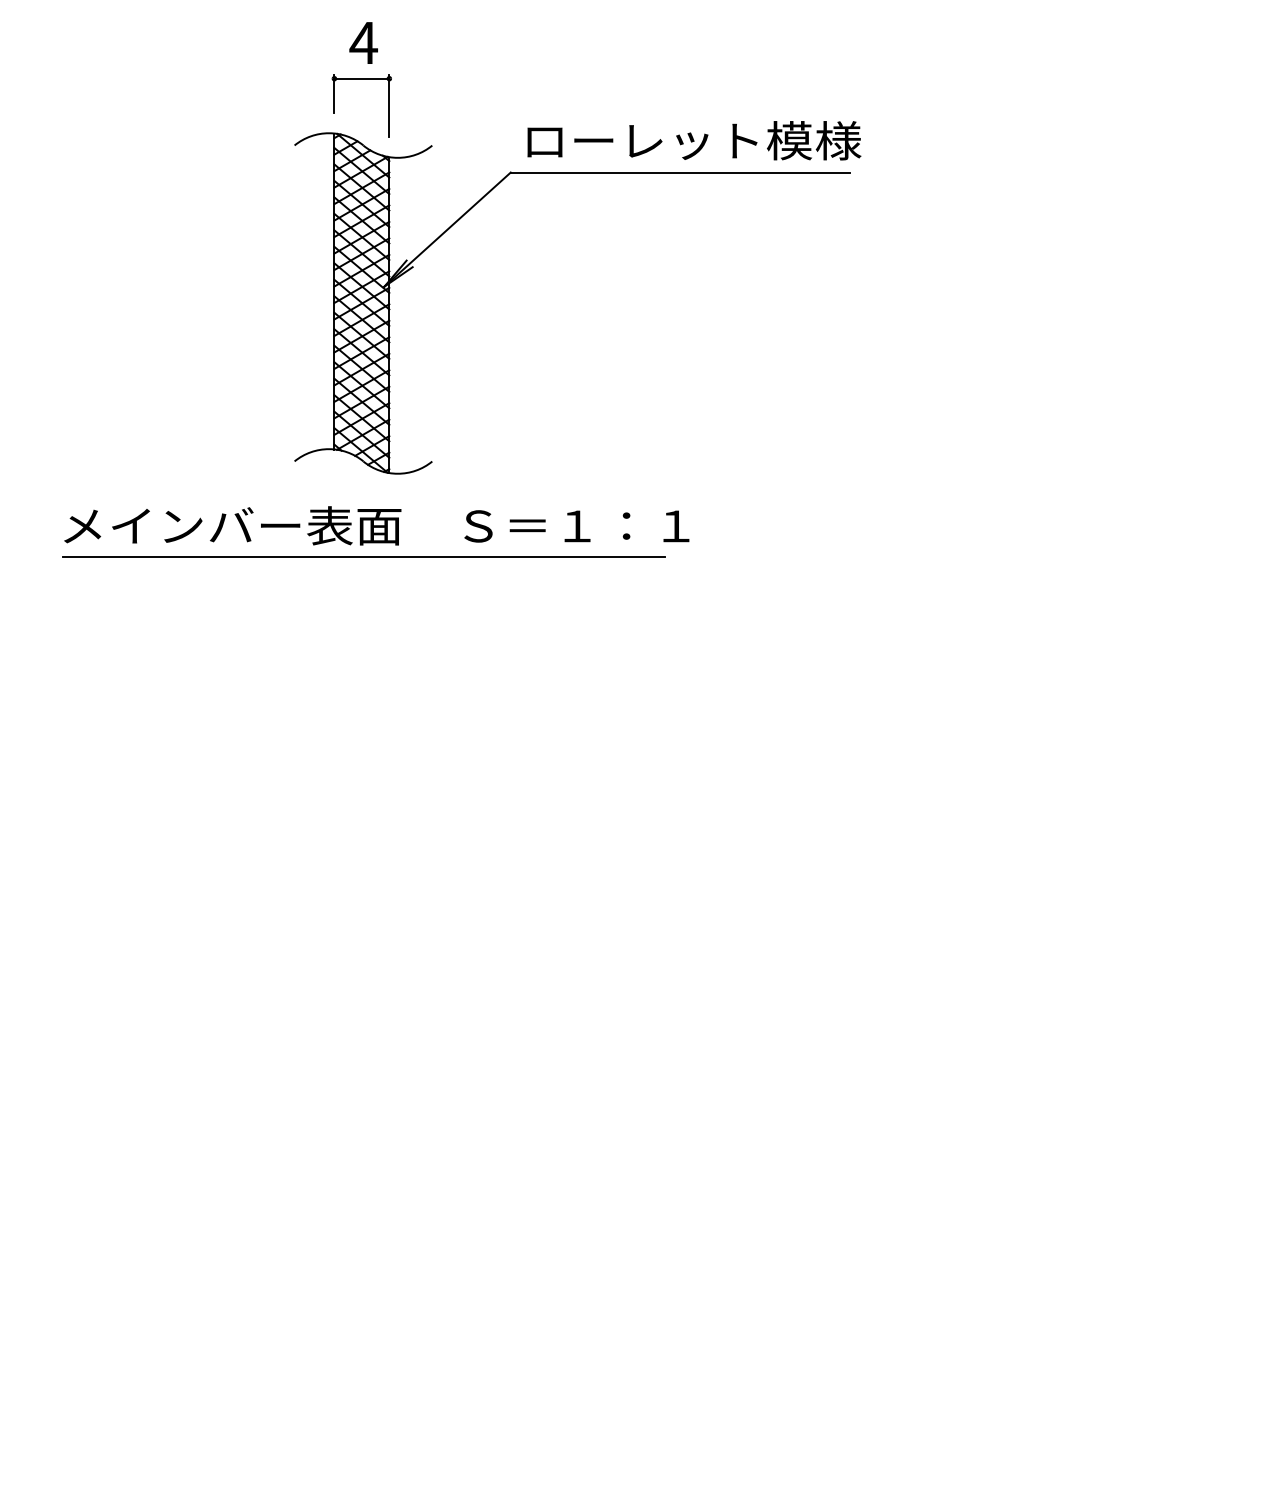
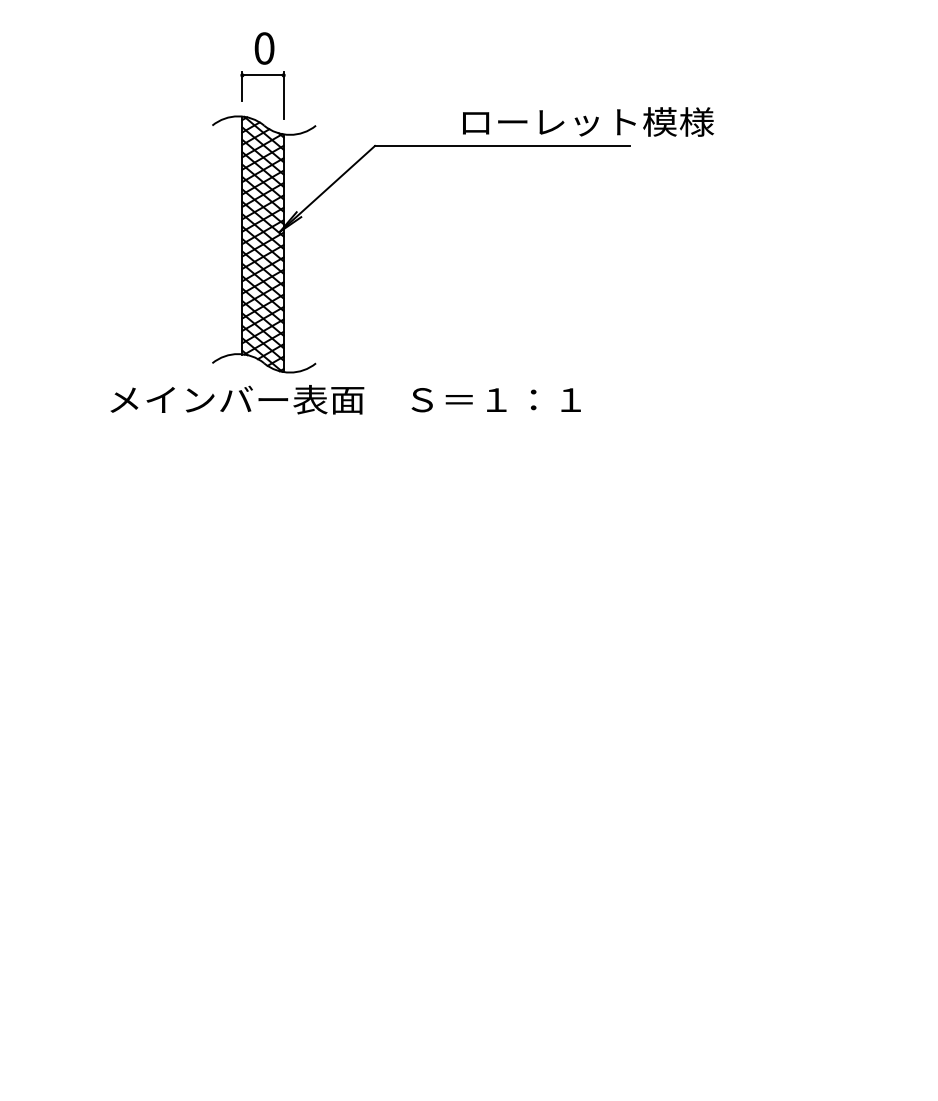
text: (363, 42) -> (264, 48), 4 -> 0
text: (694, 140) -> (588, 121), moved
text: (376, 525) -> (345, 399), moved
line: (363, 557) -> (264, 435), removed

